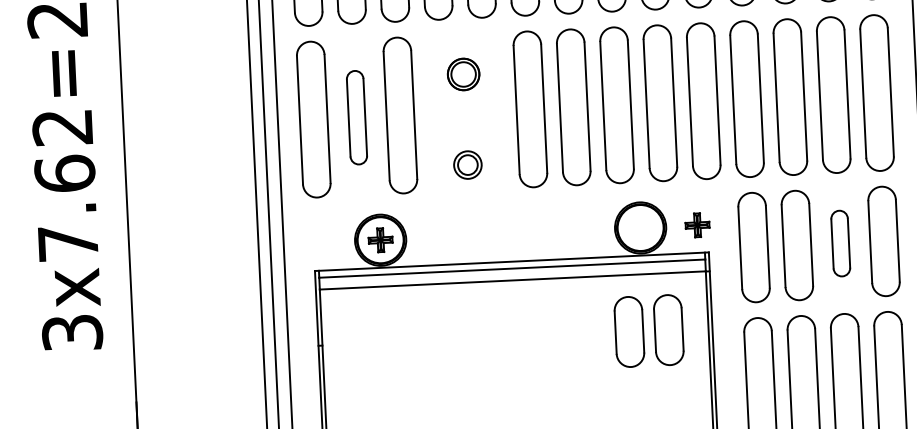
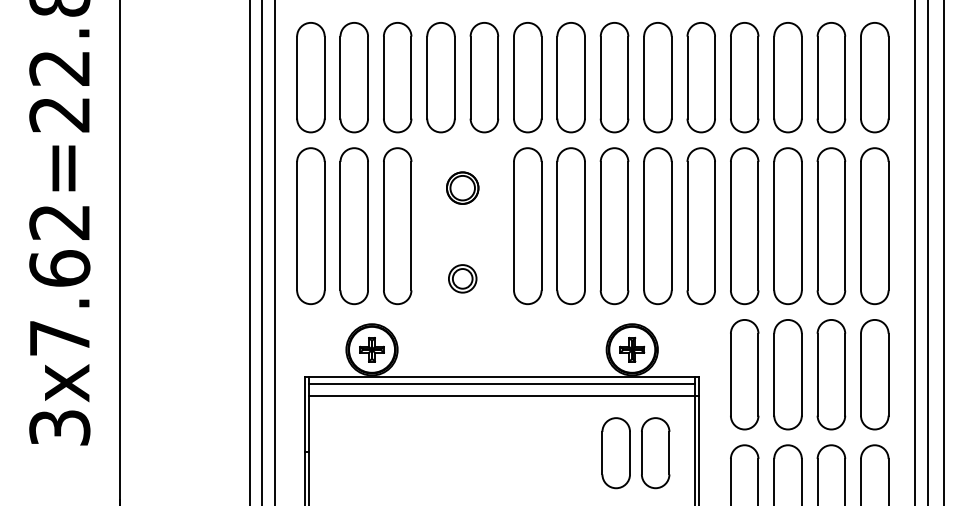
part: (356, 117) -> (353, 226), size x1.67
part: (697, 224) -> (632, 349), moved
part: (840, 243) -> (831, 374), size x1.67

